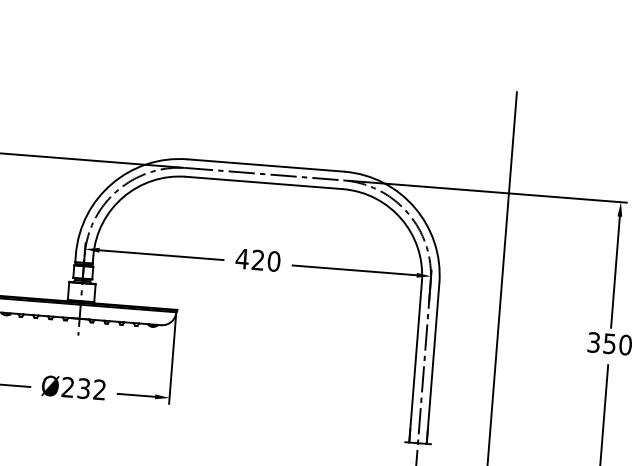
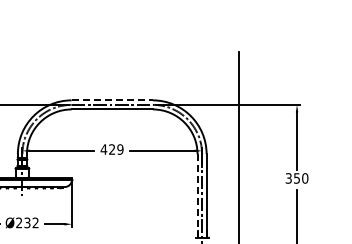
line: (266, 165) -> (112, 100), solid -> dashed
text: (274, 261) -> (120, 149), 420 -> 429
line: (415, 361) -> (197, 195), solid -> dashed

